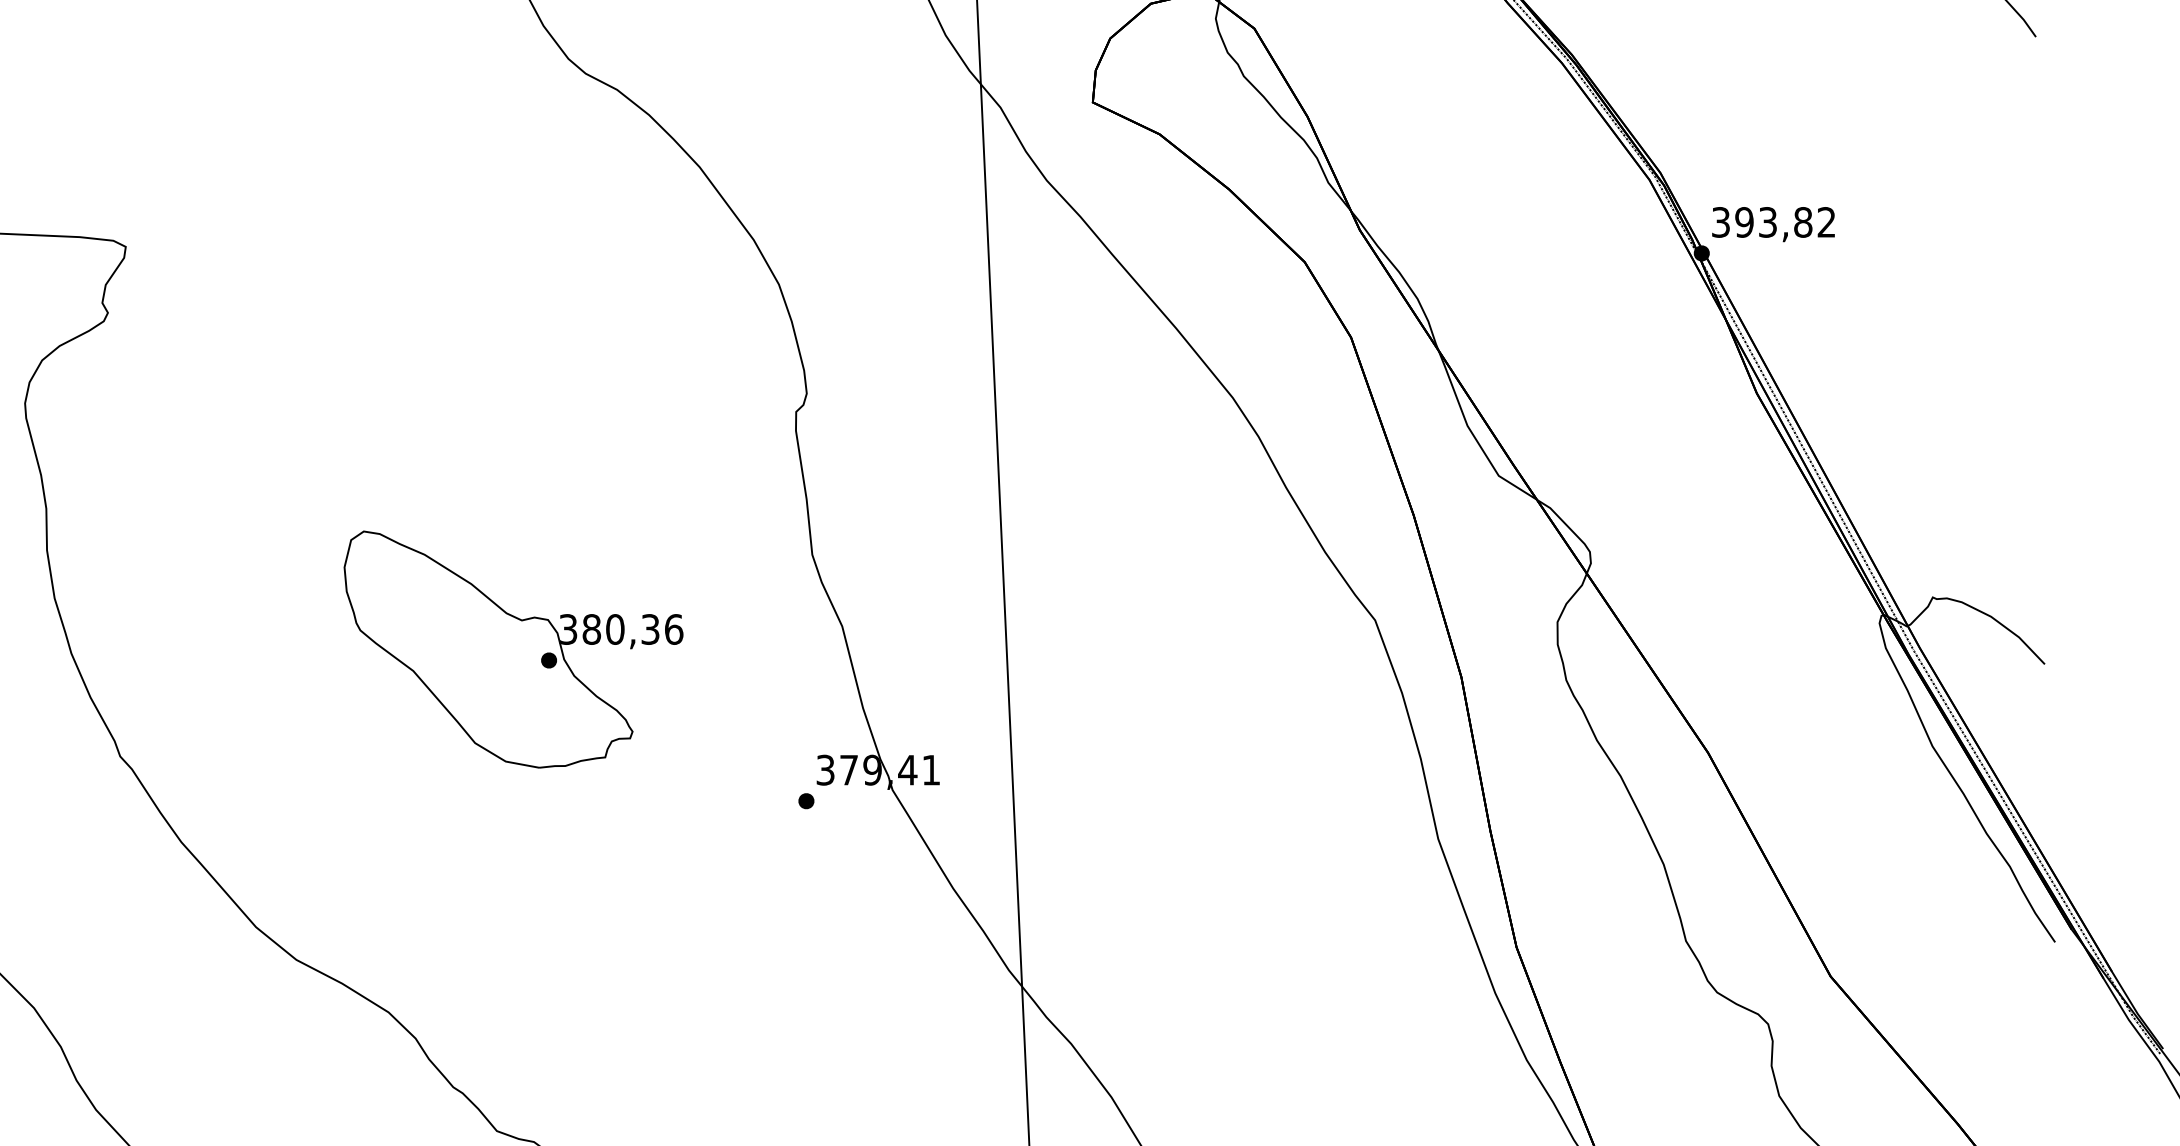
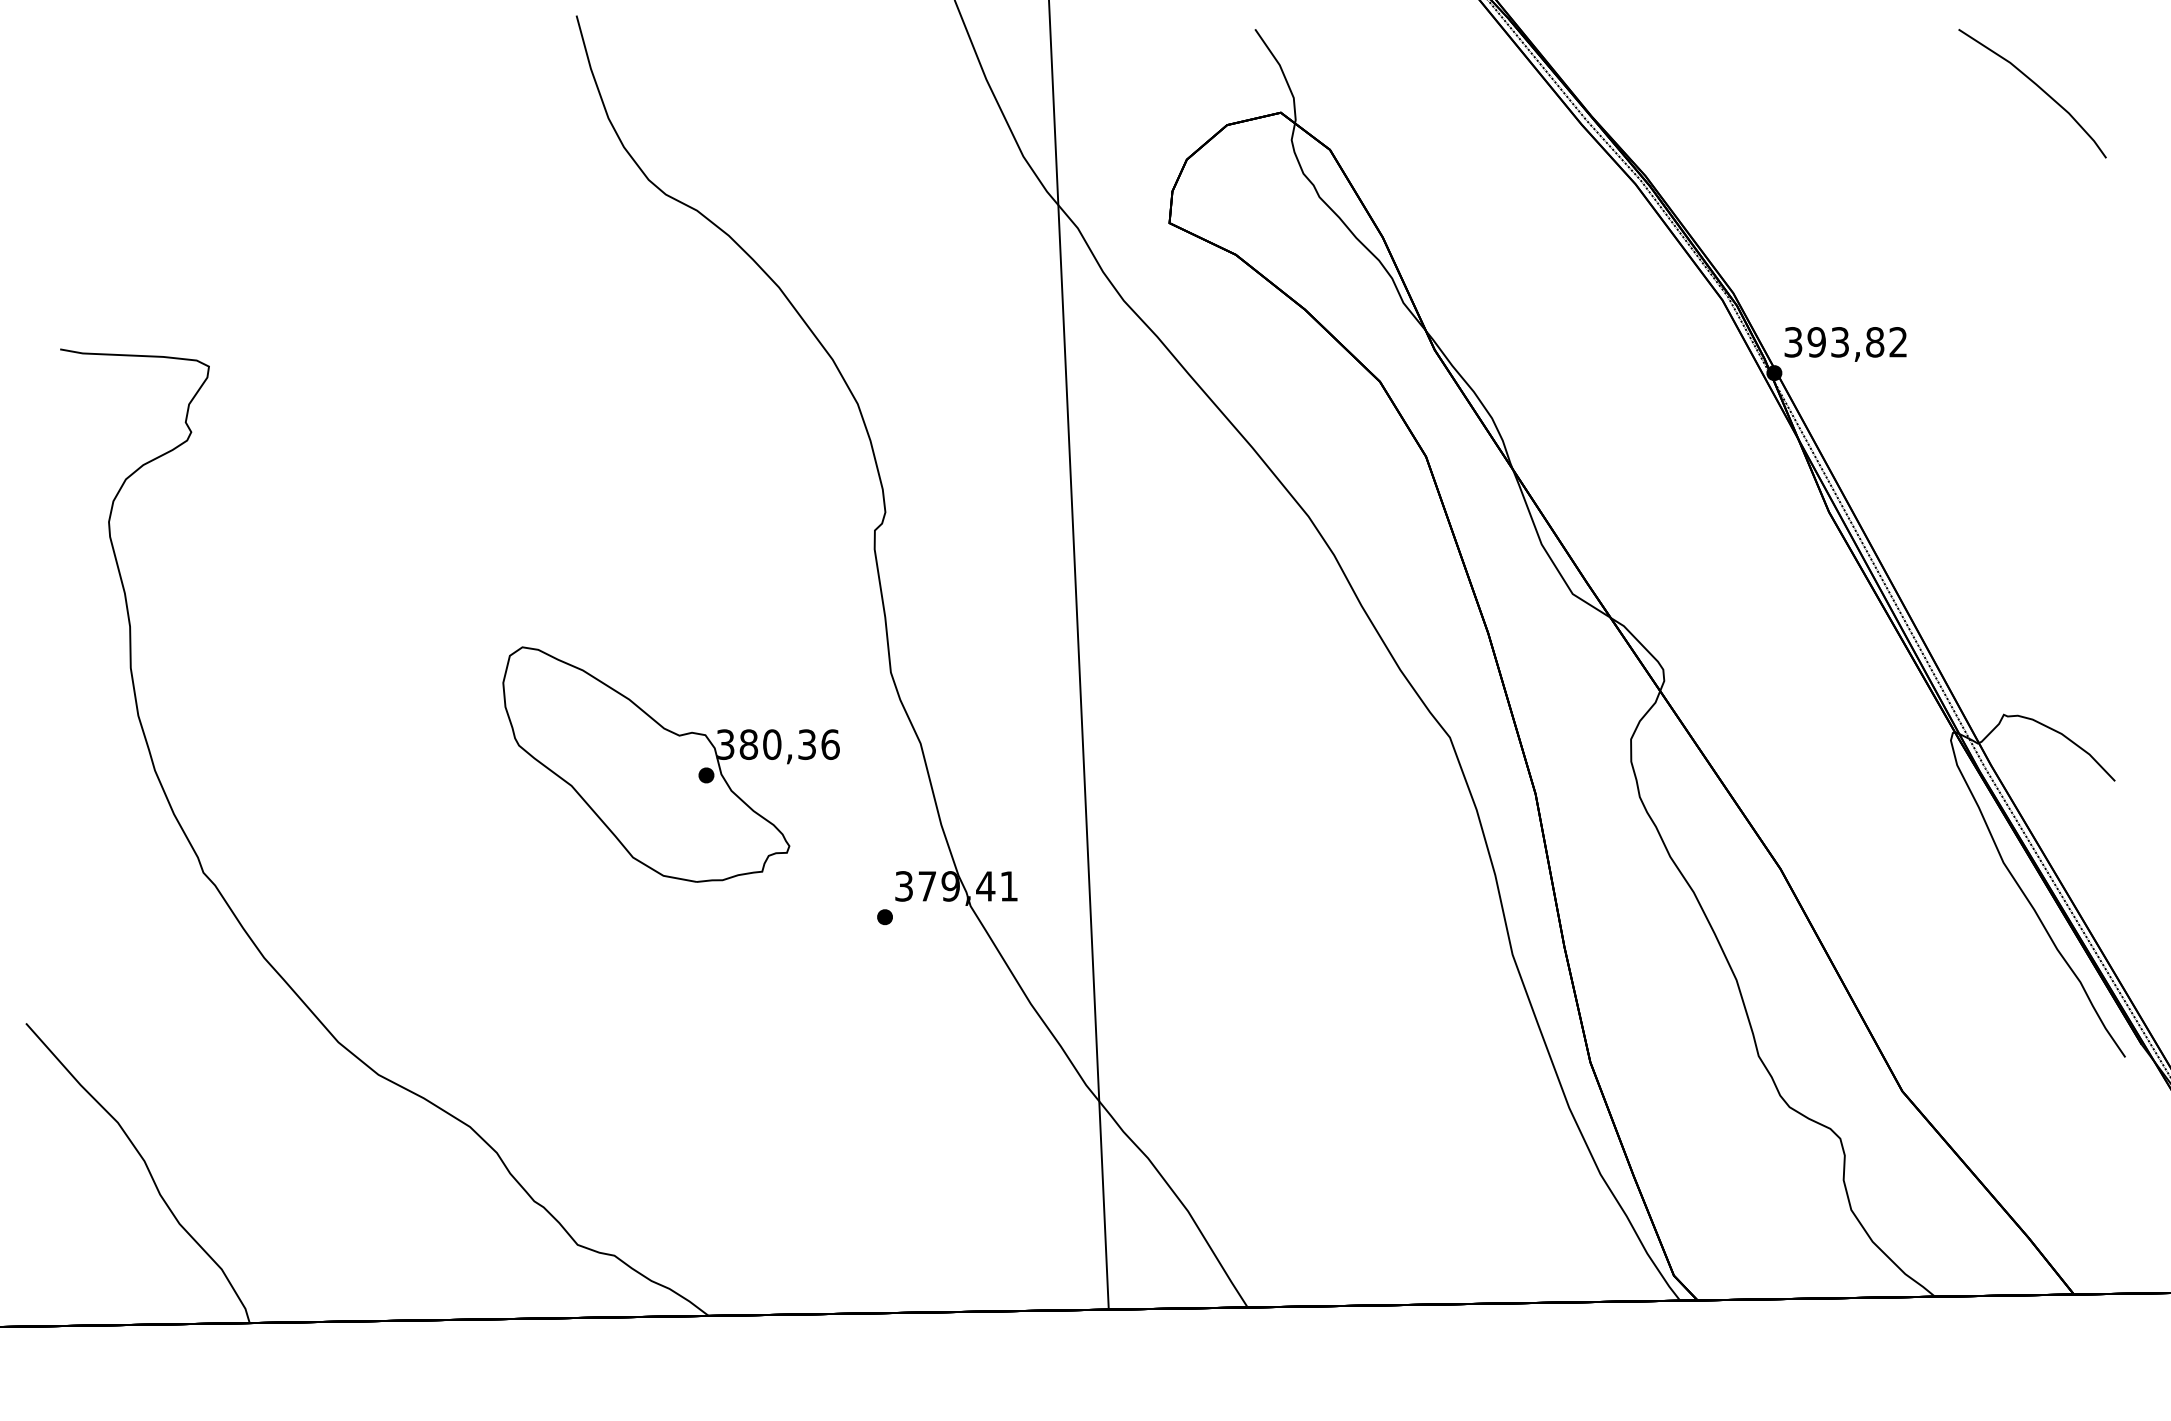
part: (512, 649) -> (670, 764), moved

